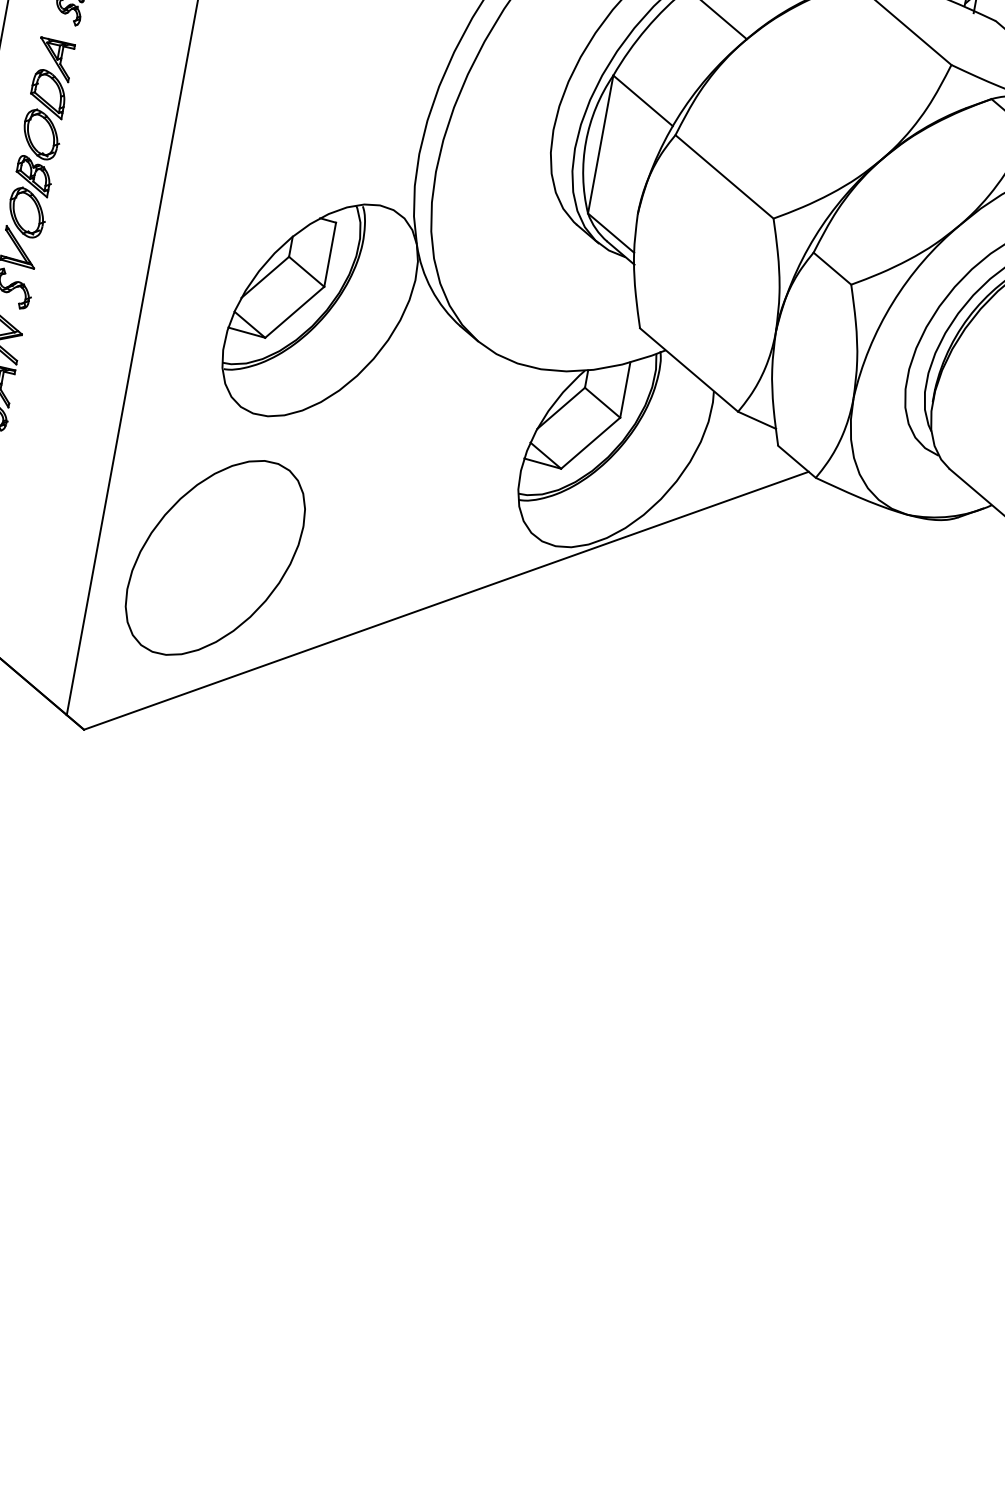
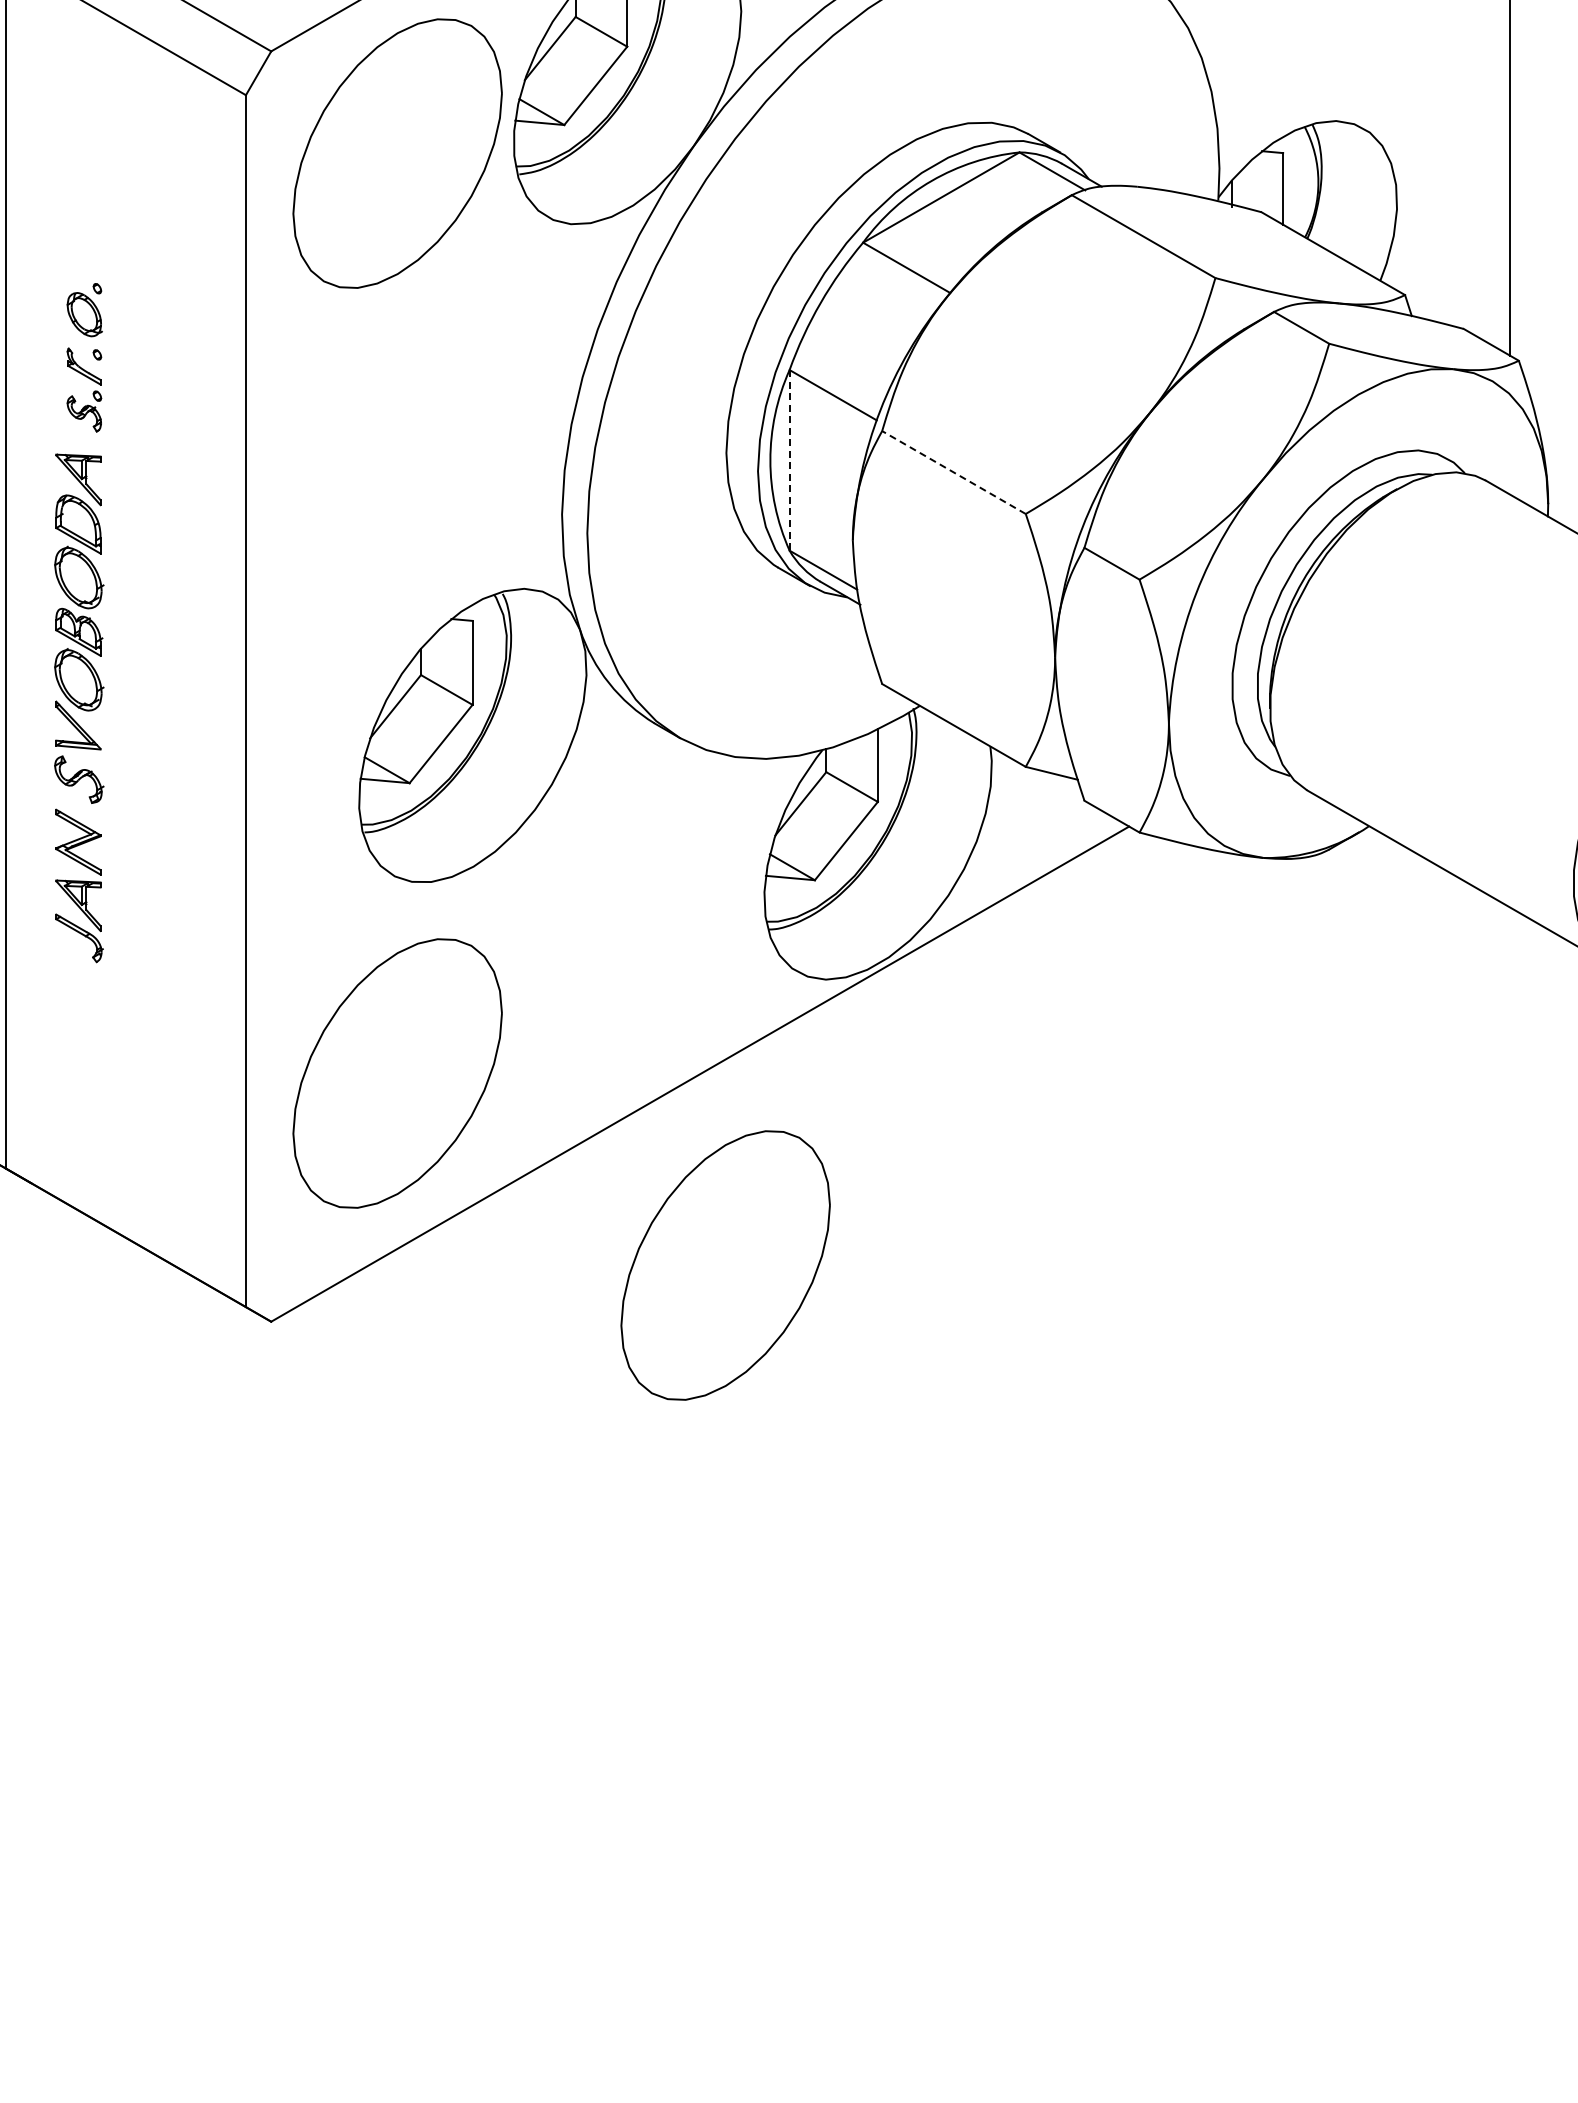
line: (600, 144) -> (789, 460), solid -> dashed
line: (724, 176) -> (953, 472), solid -> dashed
part: (438, 750) -> (725, 1265), added

